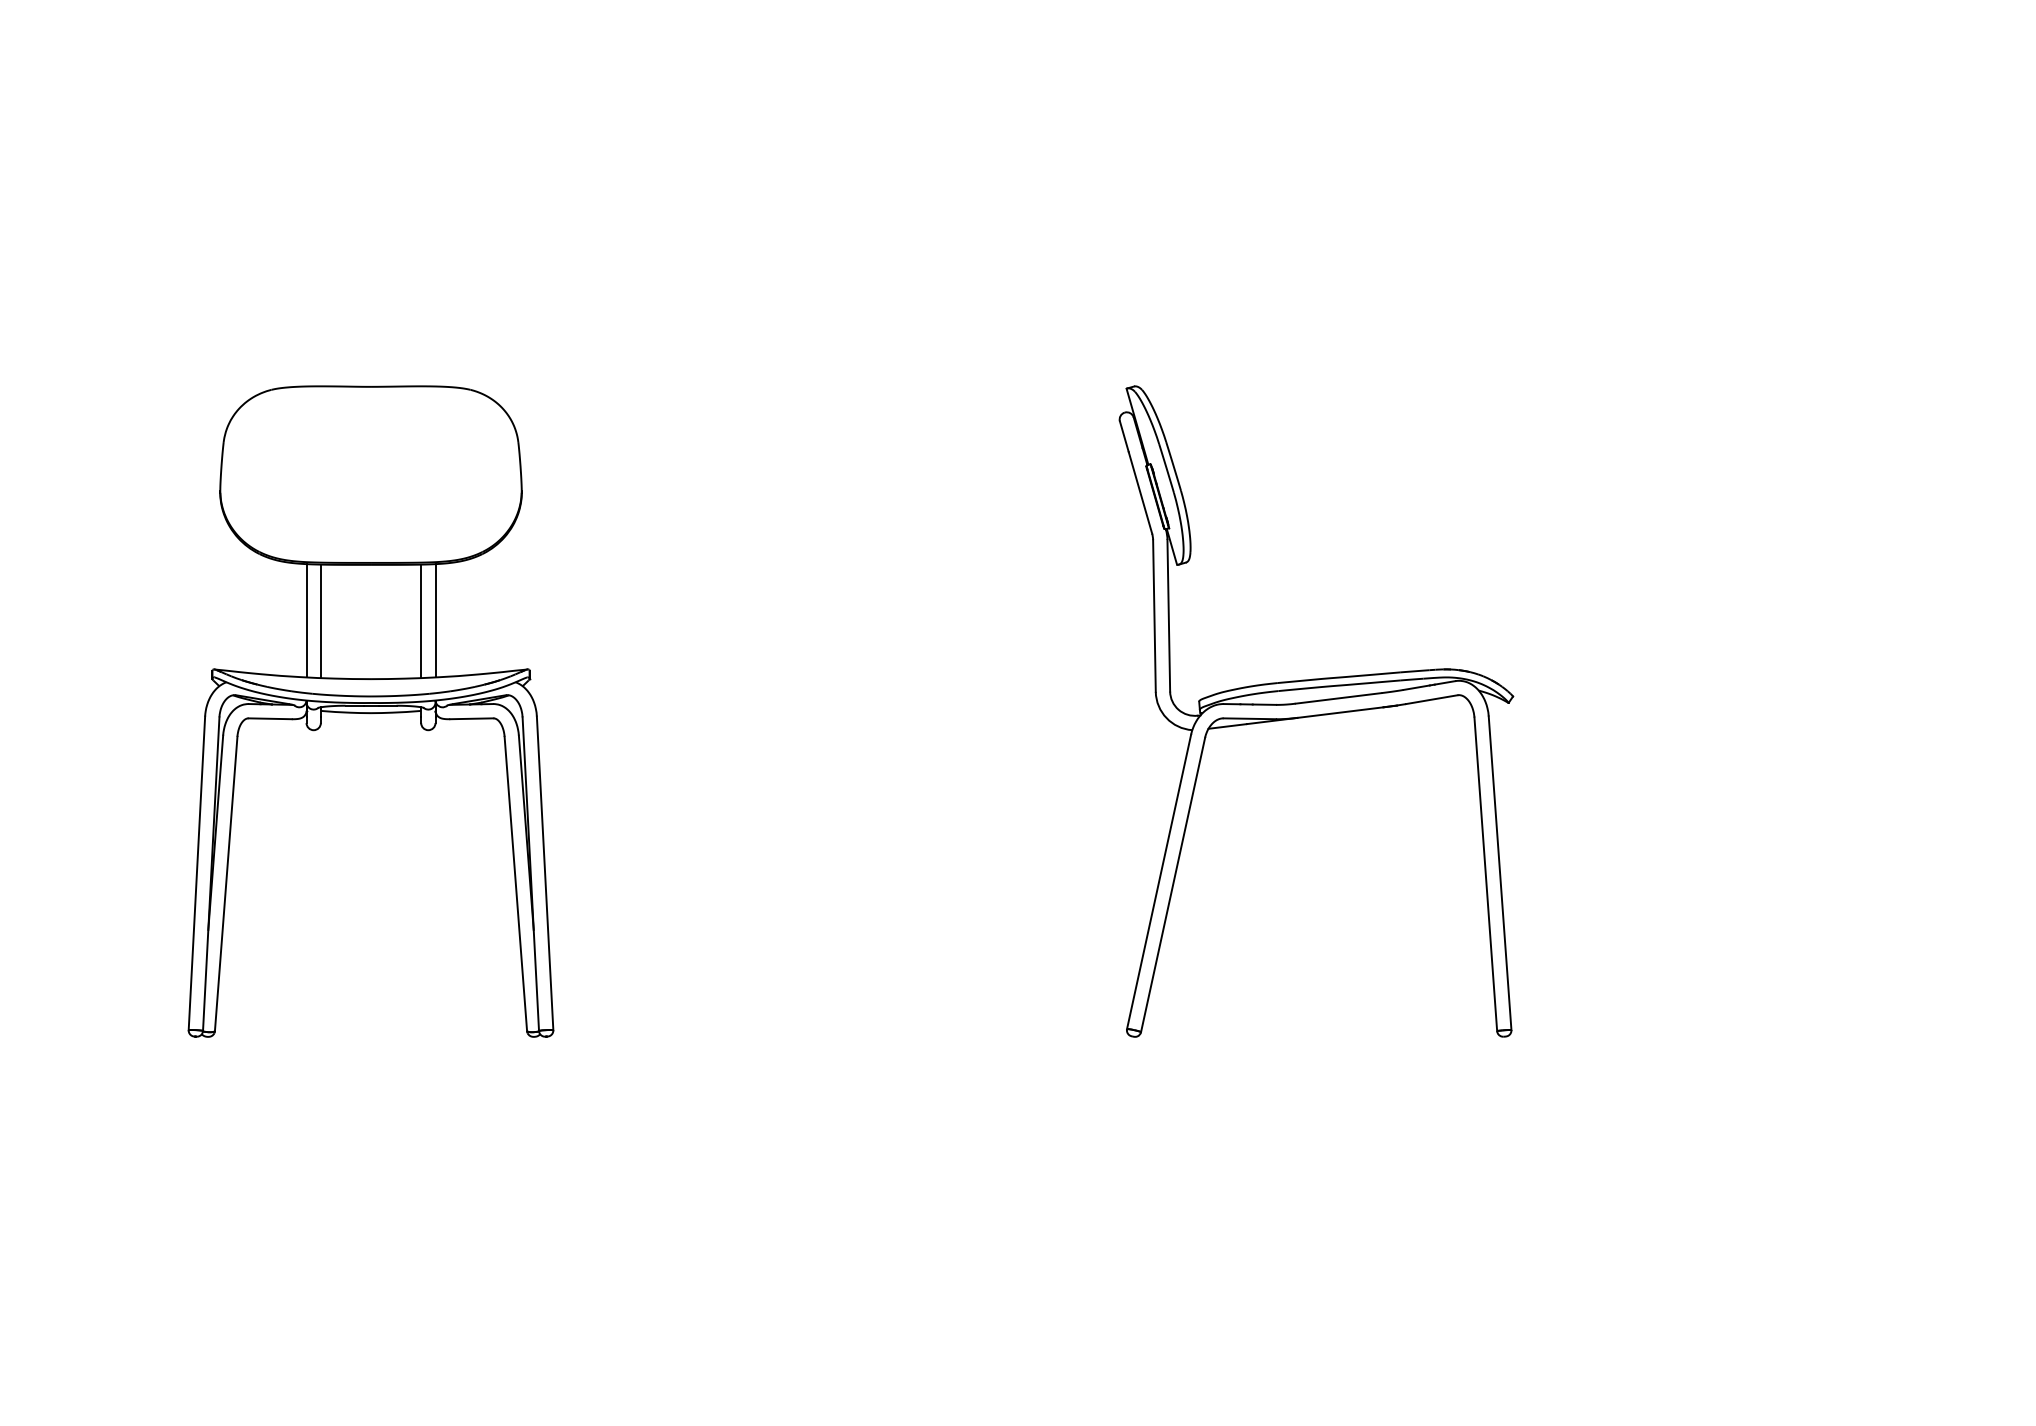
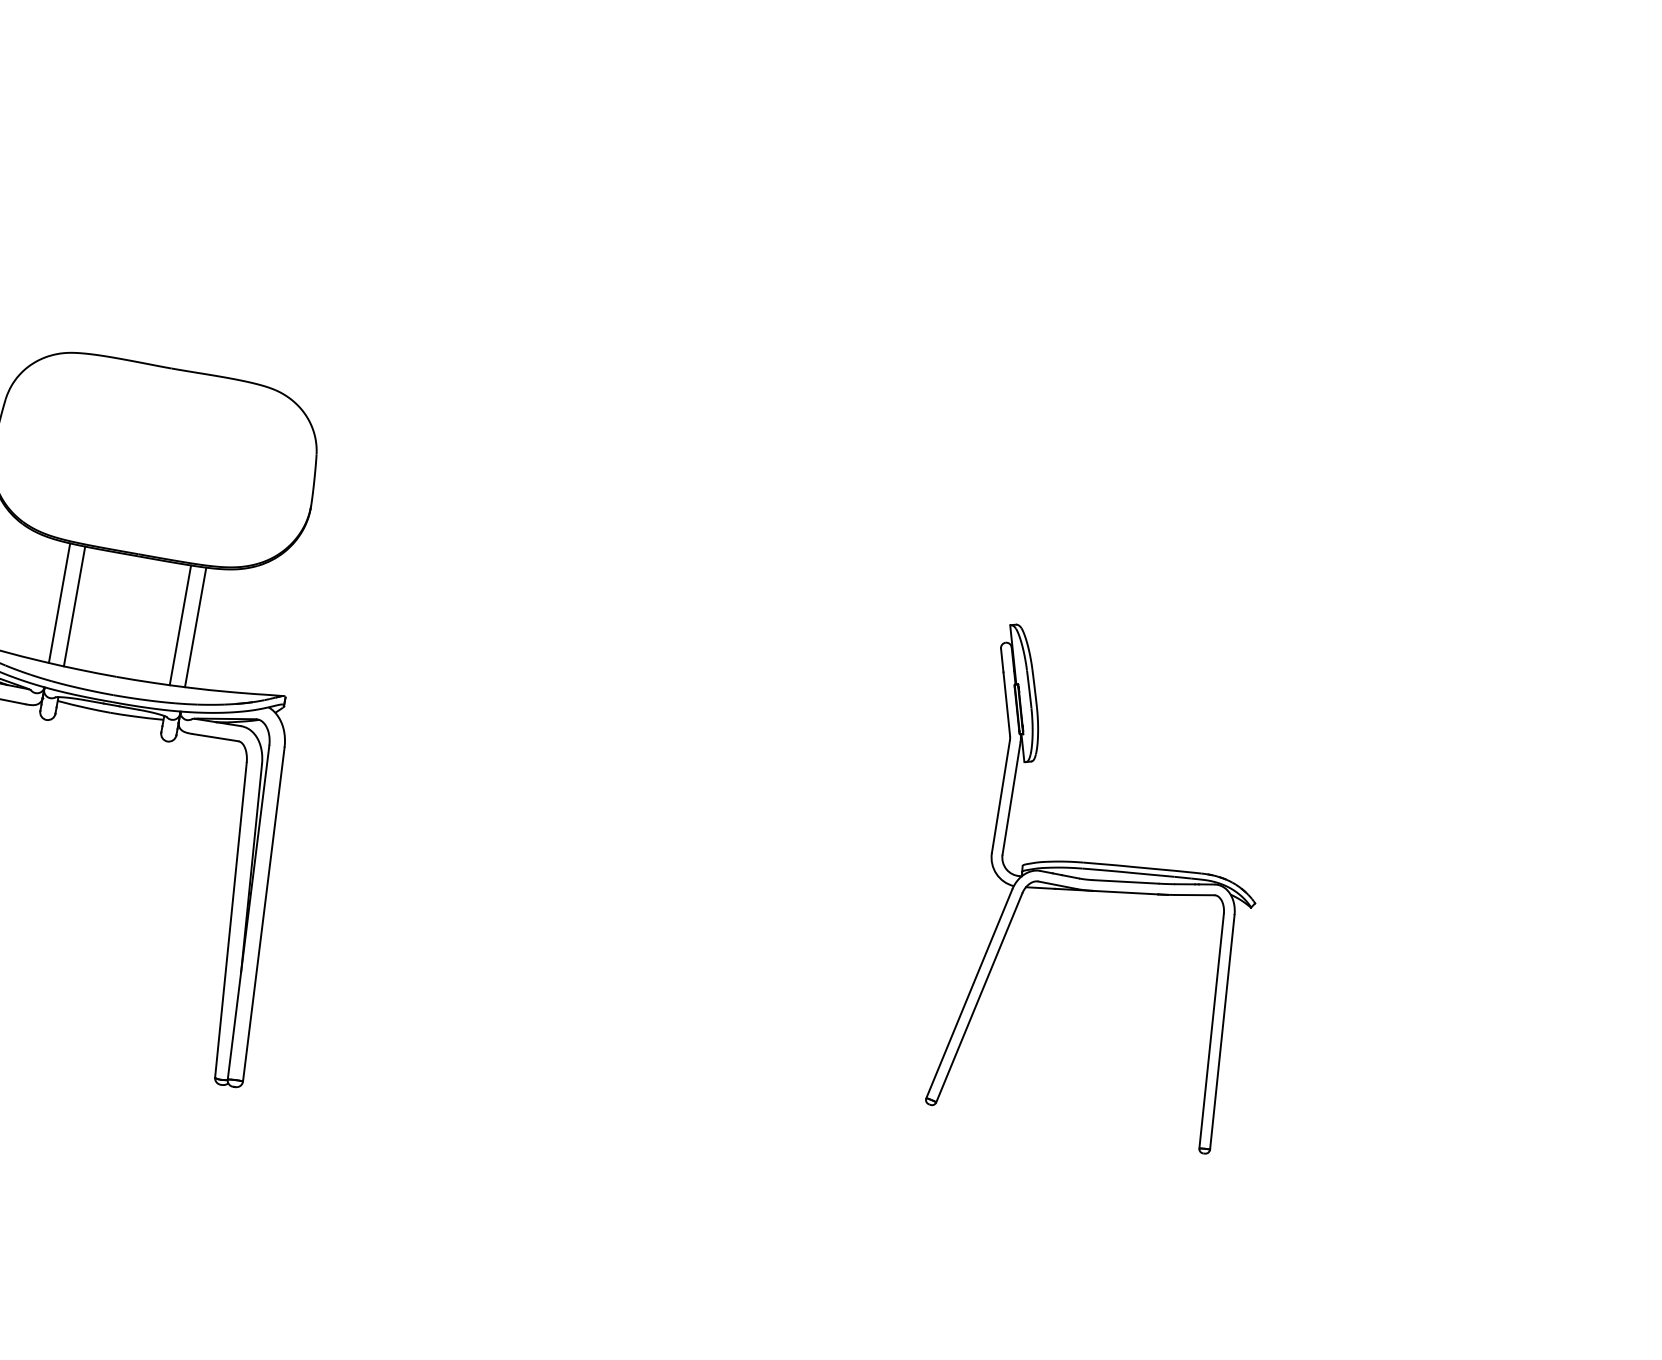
part: (1316, 711) -> (1108, 888), size x0.7

